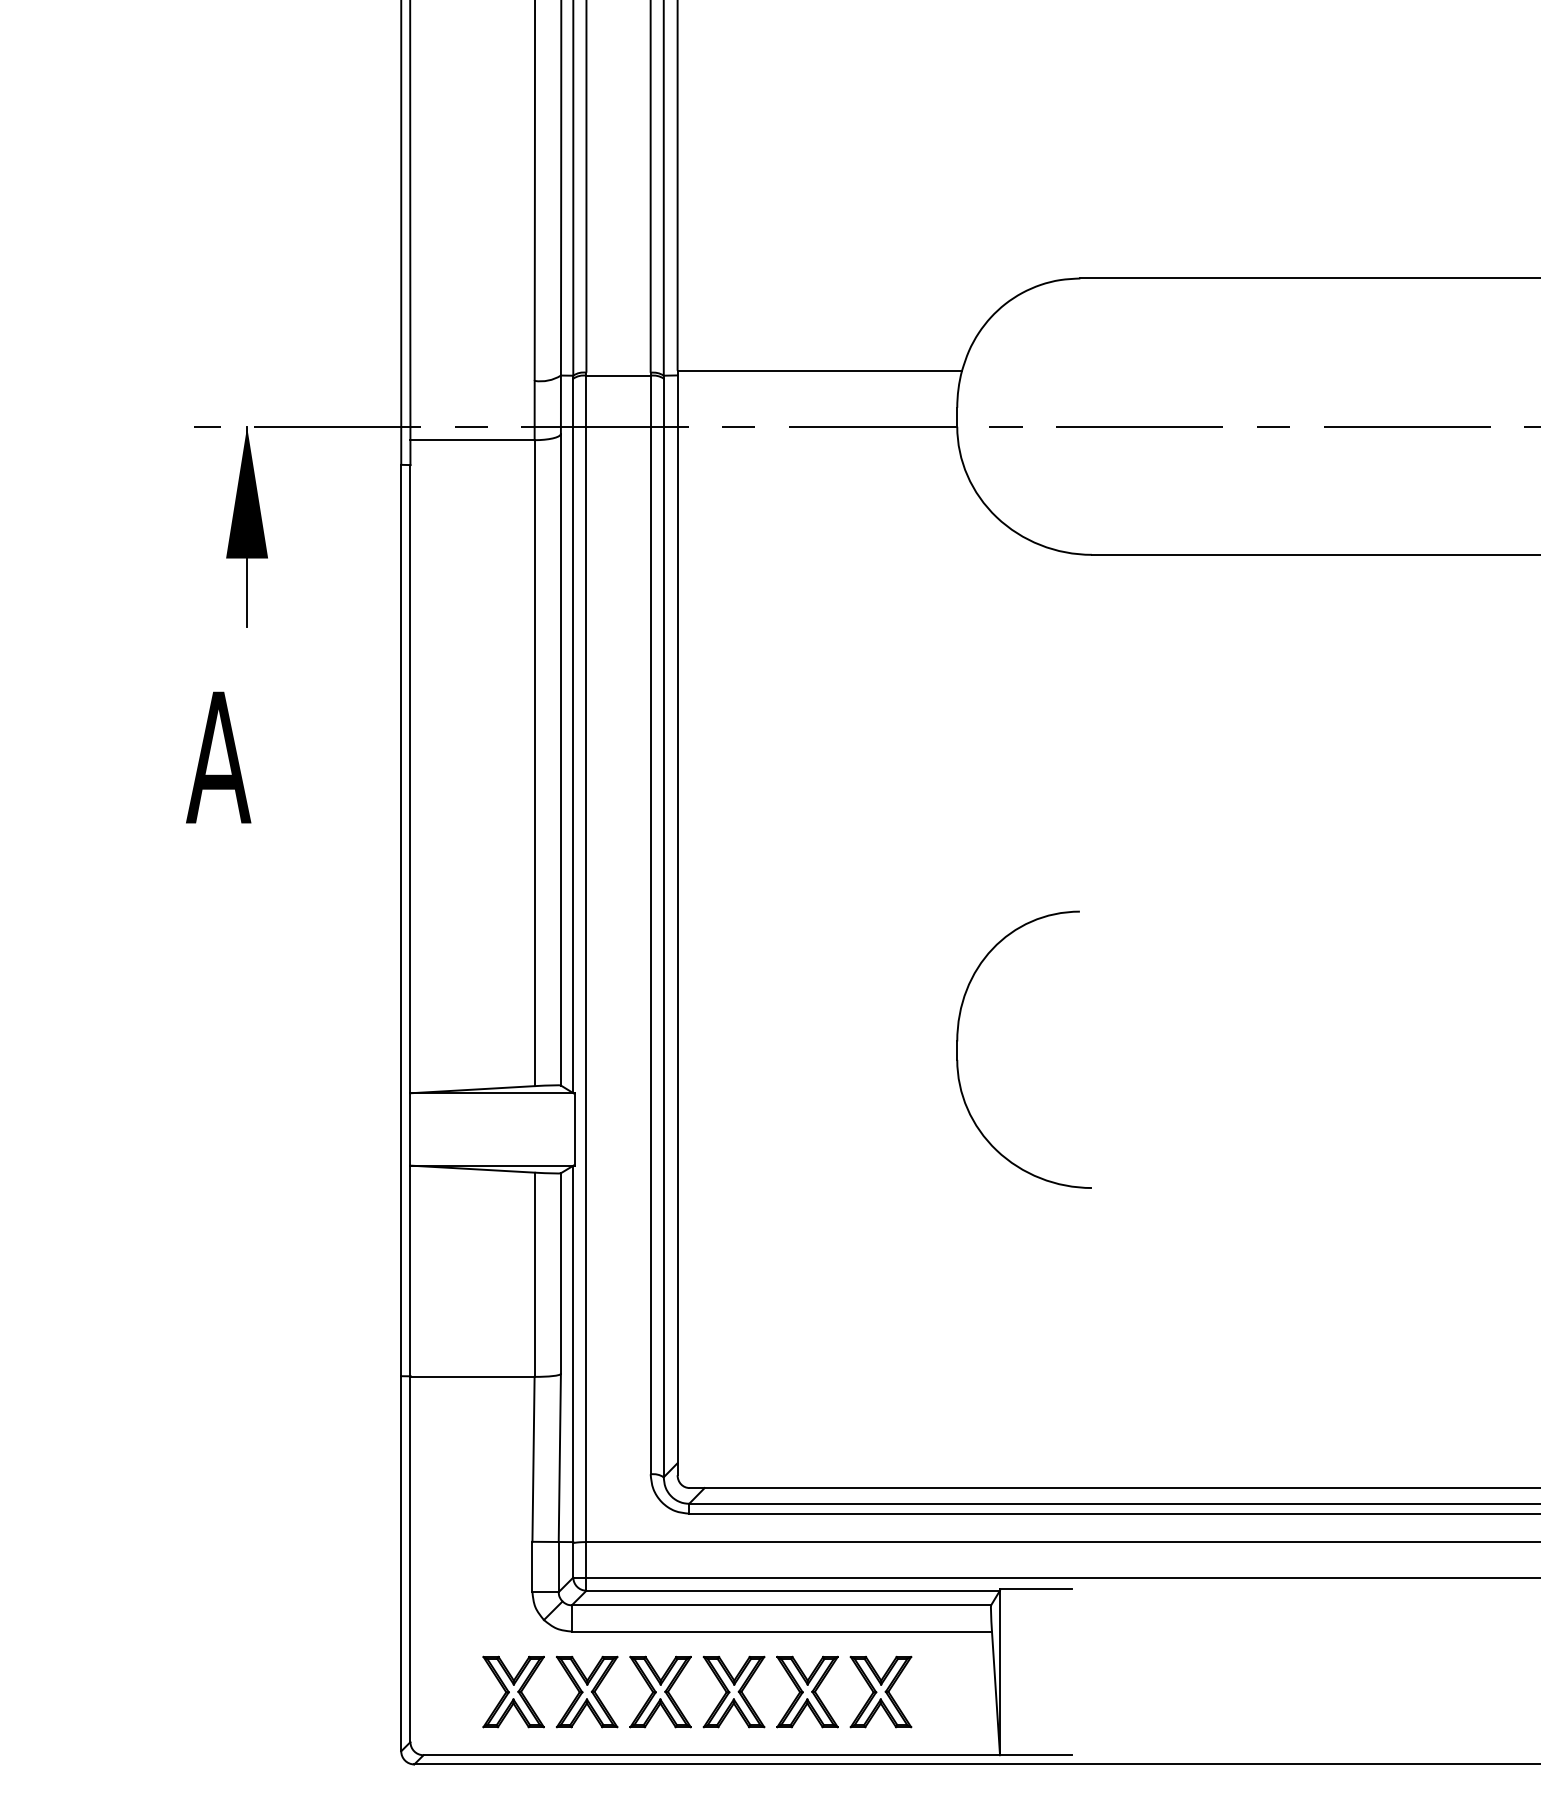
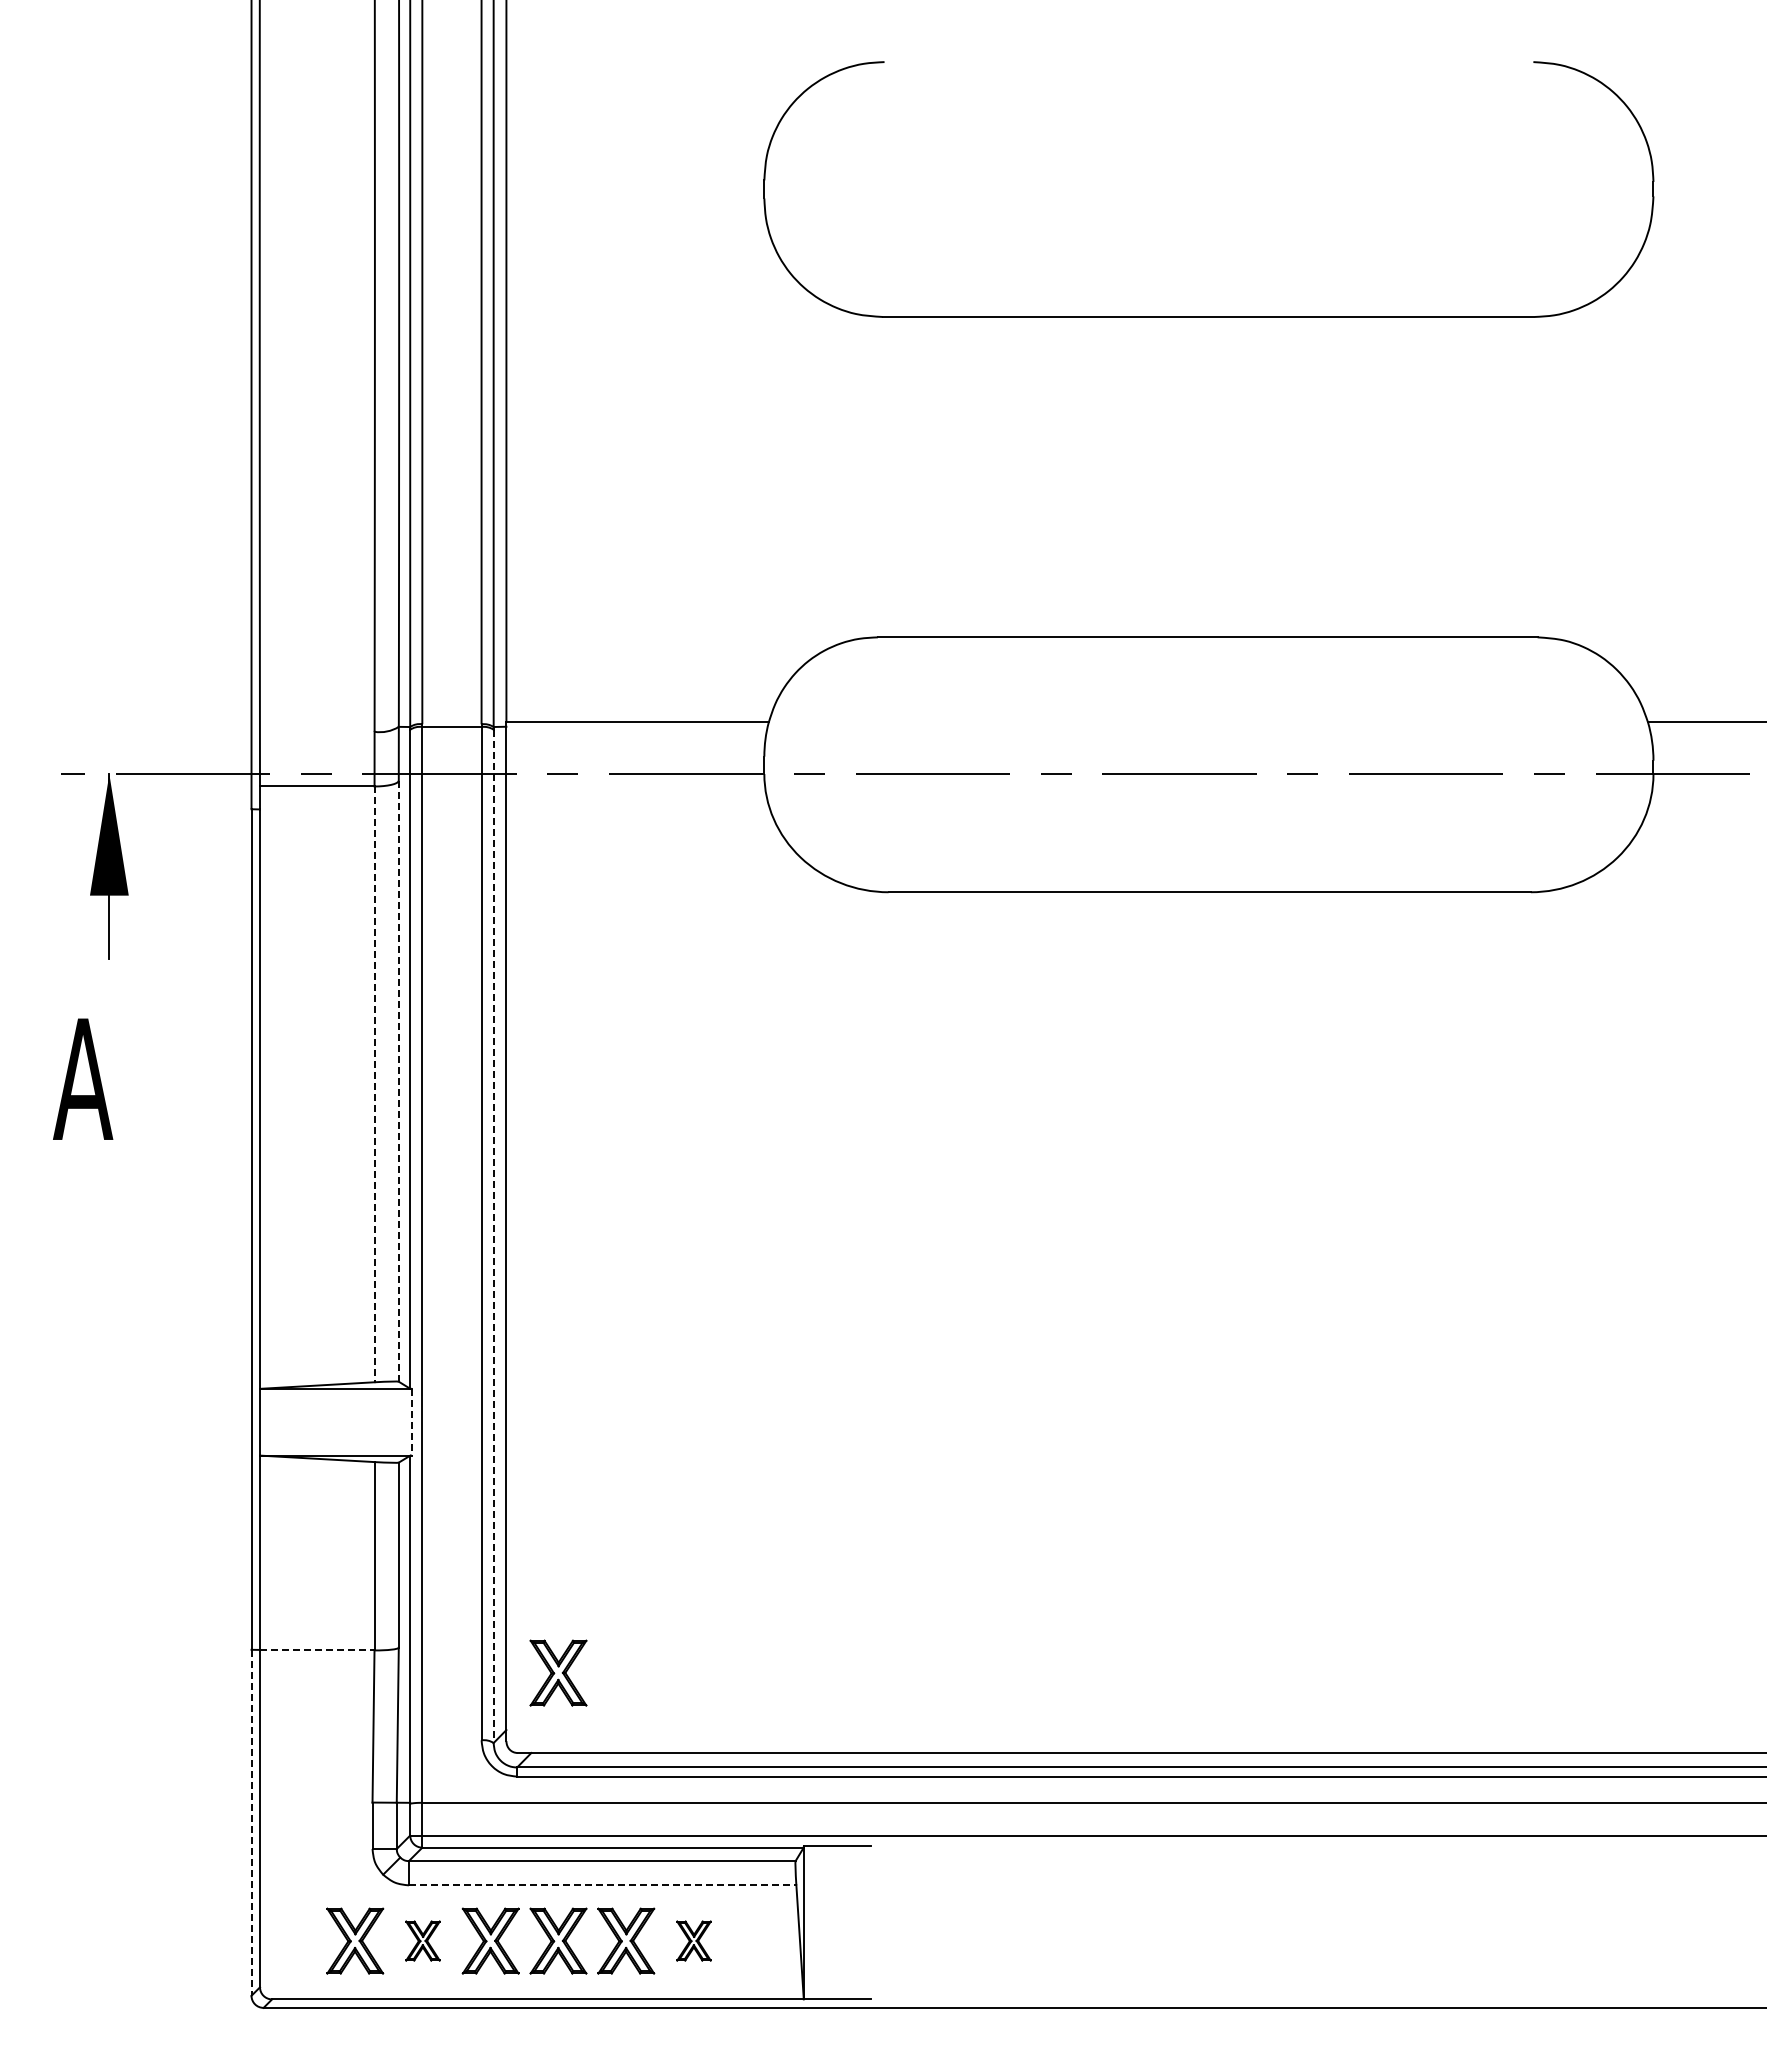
line: (560, 760) -> (398, 1081), solid -> dashed
line: (534, 763) -> (374, 1084), solid -> dashed
line: (663, 928) -> (493, 1236), solid -> dashed
part: (958, 1040) -> (765, 1340), removed
line: (575, 1129) -> (412, 1422), solid -> dashed
line: (472, 1376) -> (317, 1650), solid -> dashed
part: (734, 1400) -> (558, 1672), added
line: (401, 1563) -> (251, 1822), solid -> dashed
line: (781, 1631) -> (602, 1885), solid -> dashed
part: (586, 1691) -> (422, 1940), size x0.6
part: (880, 1691) -> (693, 1940), size x0.6

